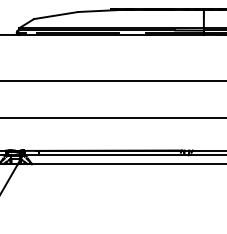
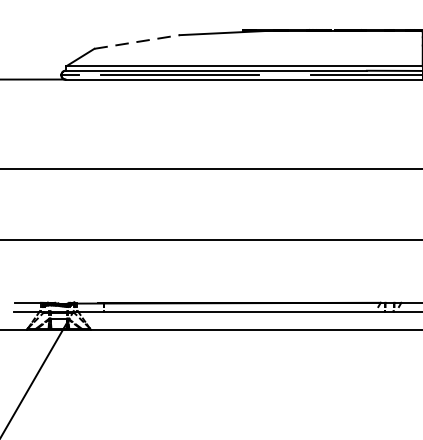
line: (56, 15) -> (137, 41), solid -> dashed

